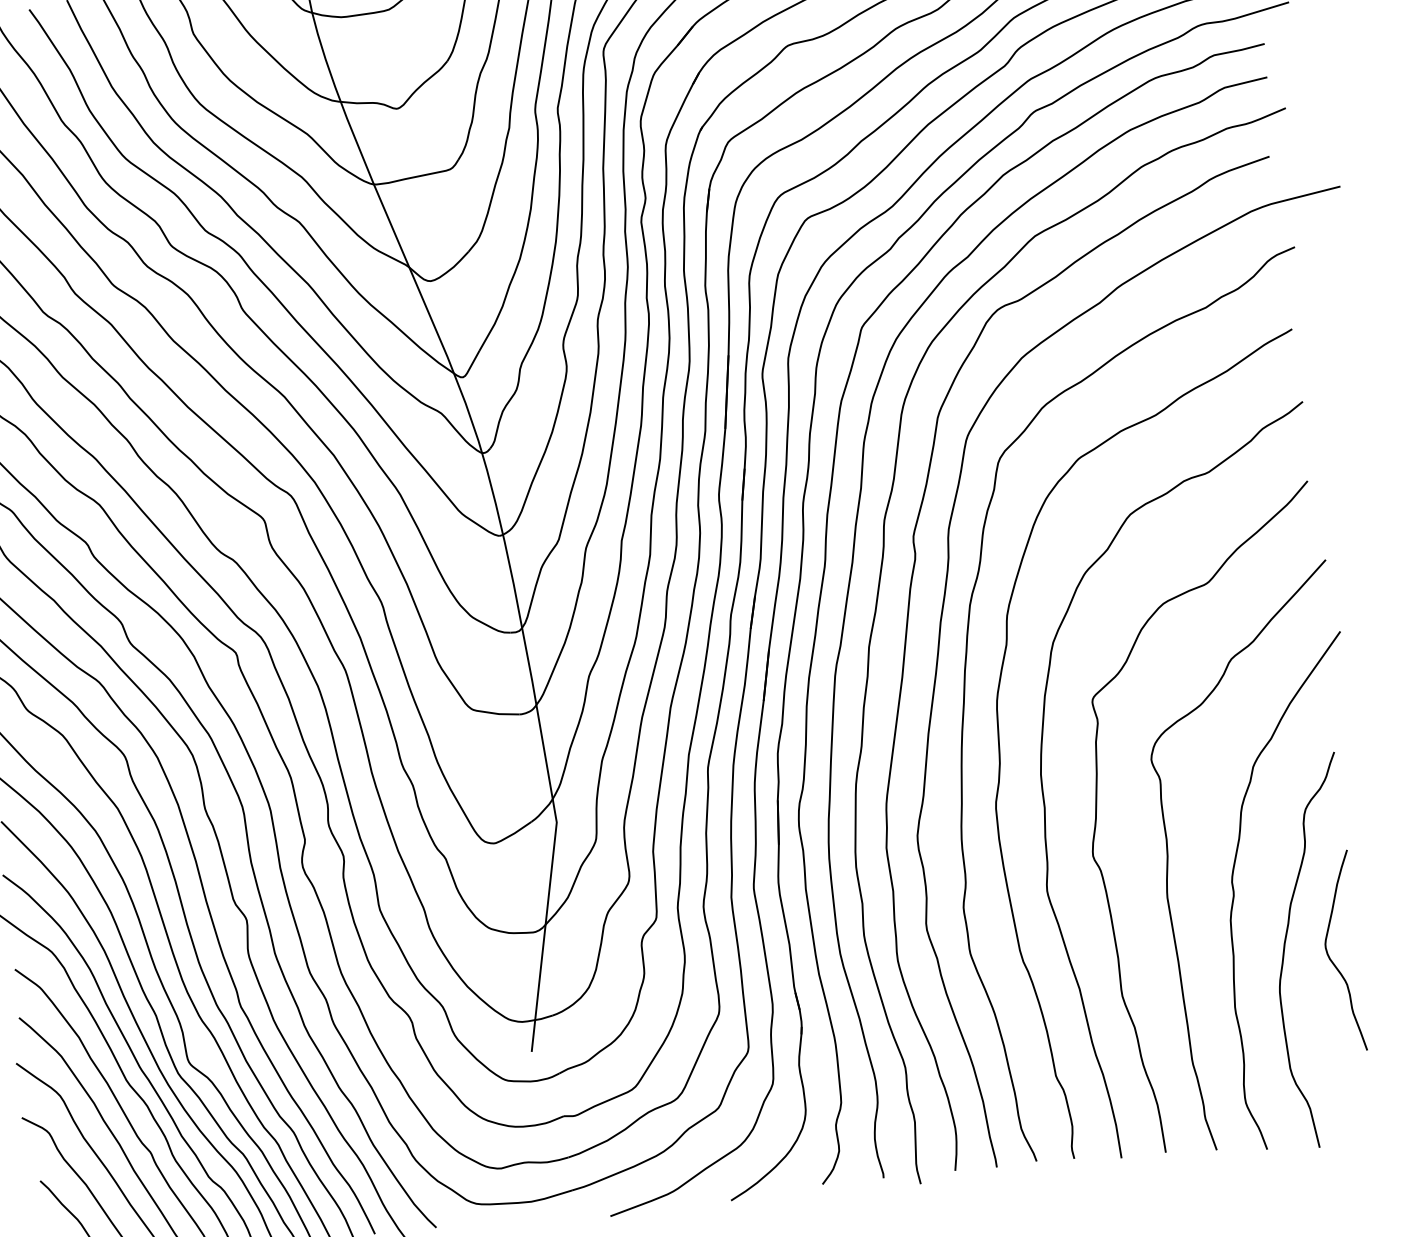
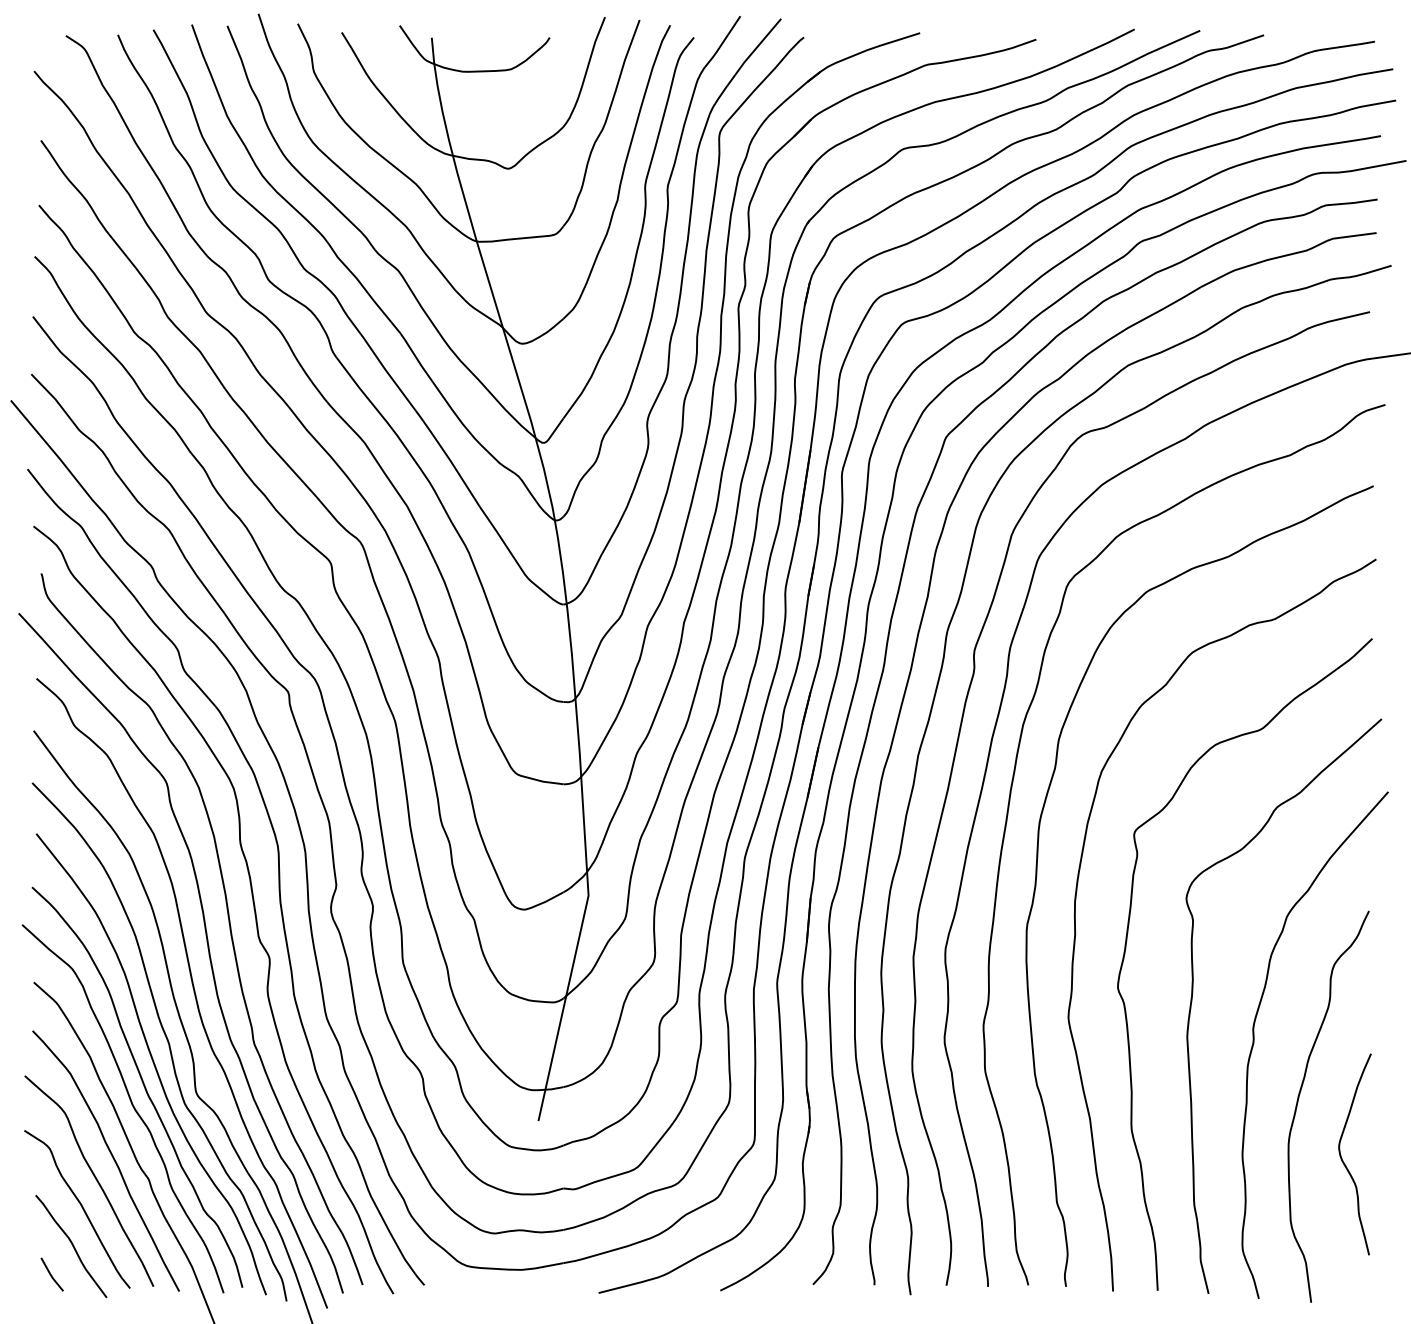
curve: (1331, 959) -> (1343, 1160), moved

